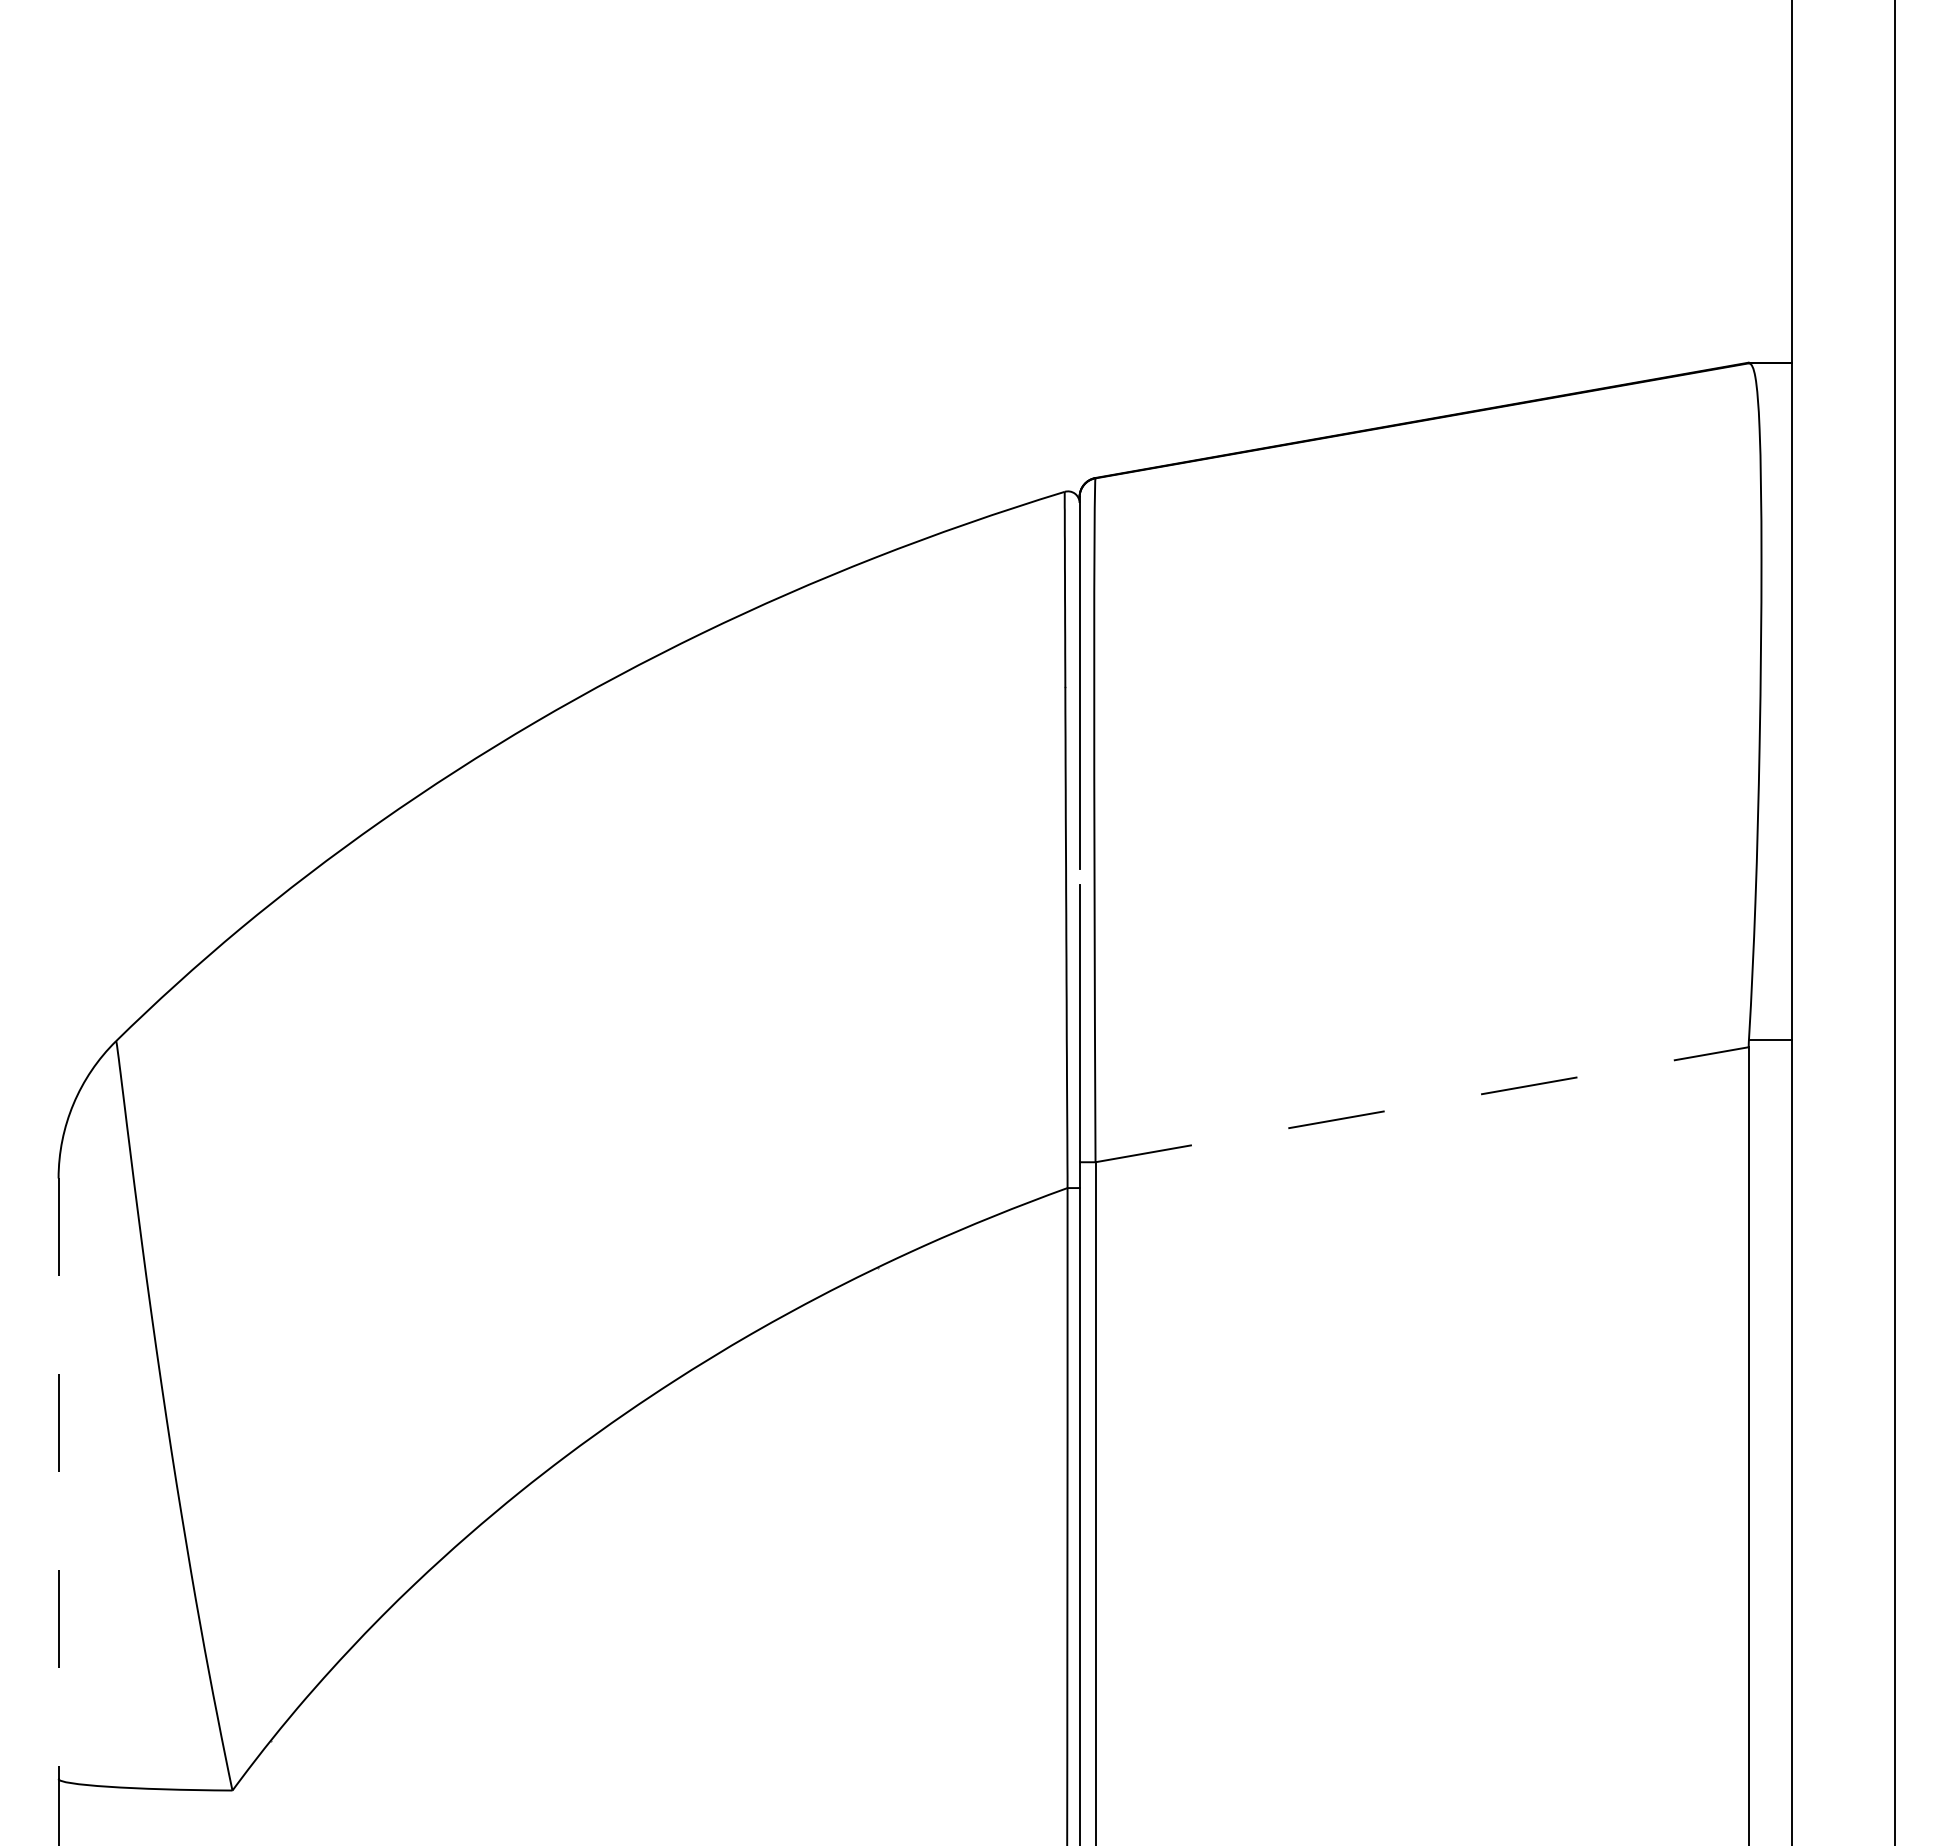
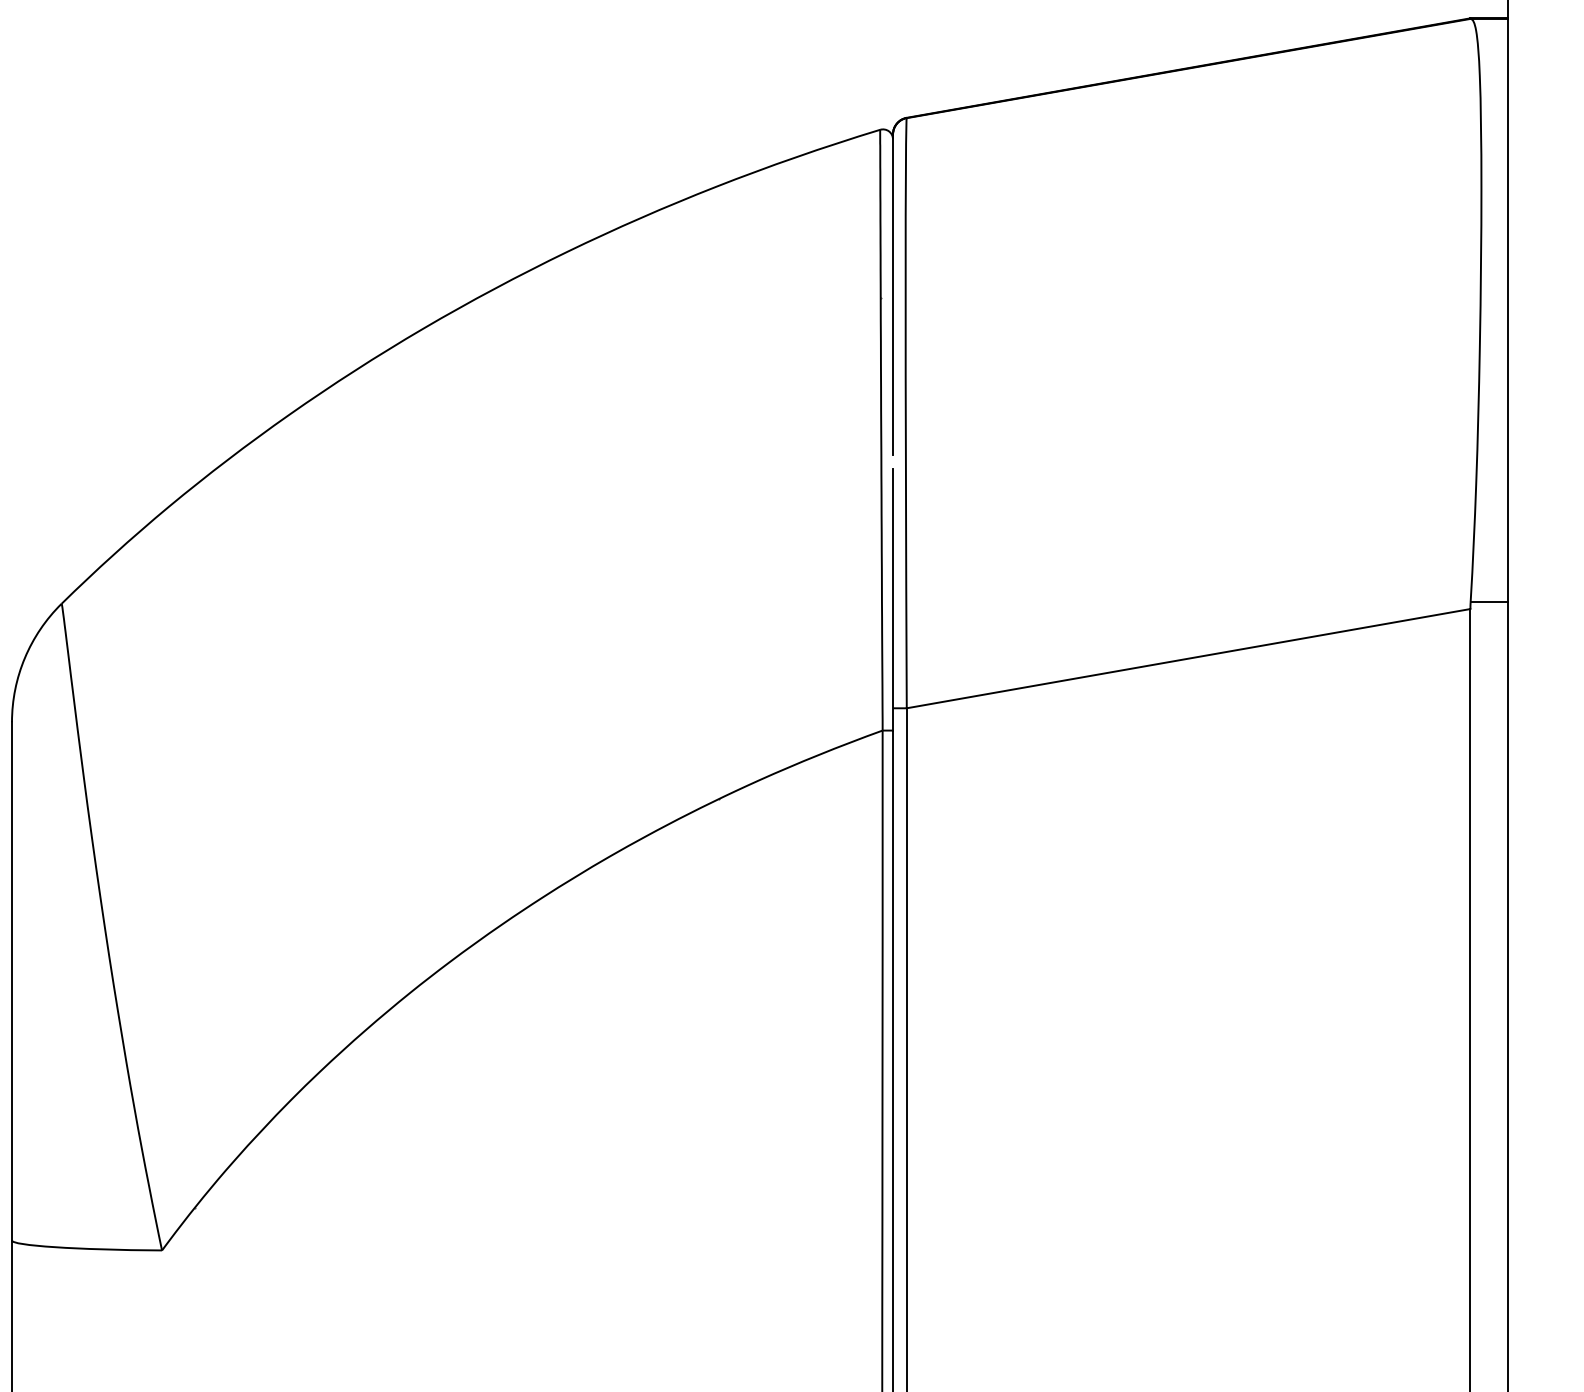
line: (1422, 1104) -> (1188, 658), dashed -> solid
line: (58, 1479) -> (11, 982), dashed -> solid

